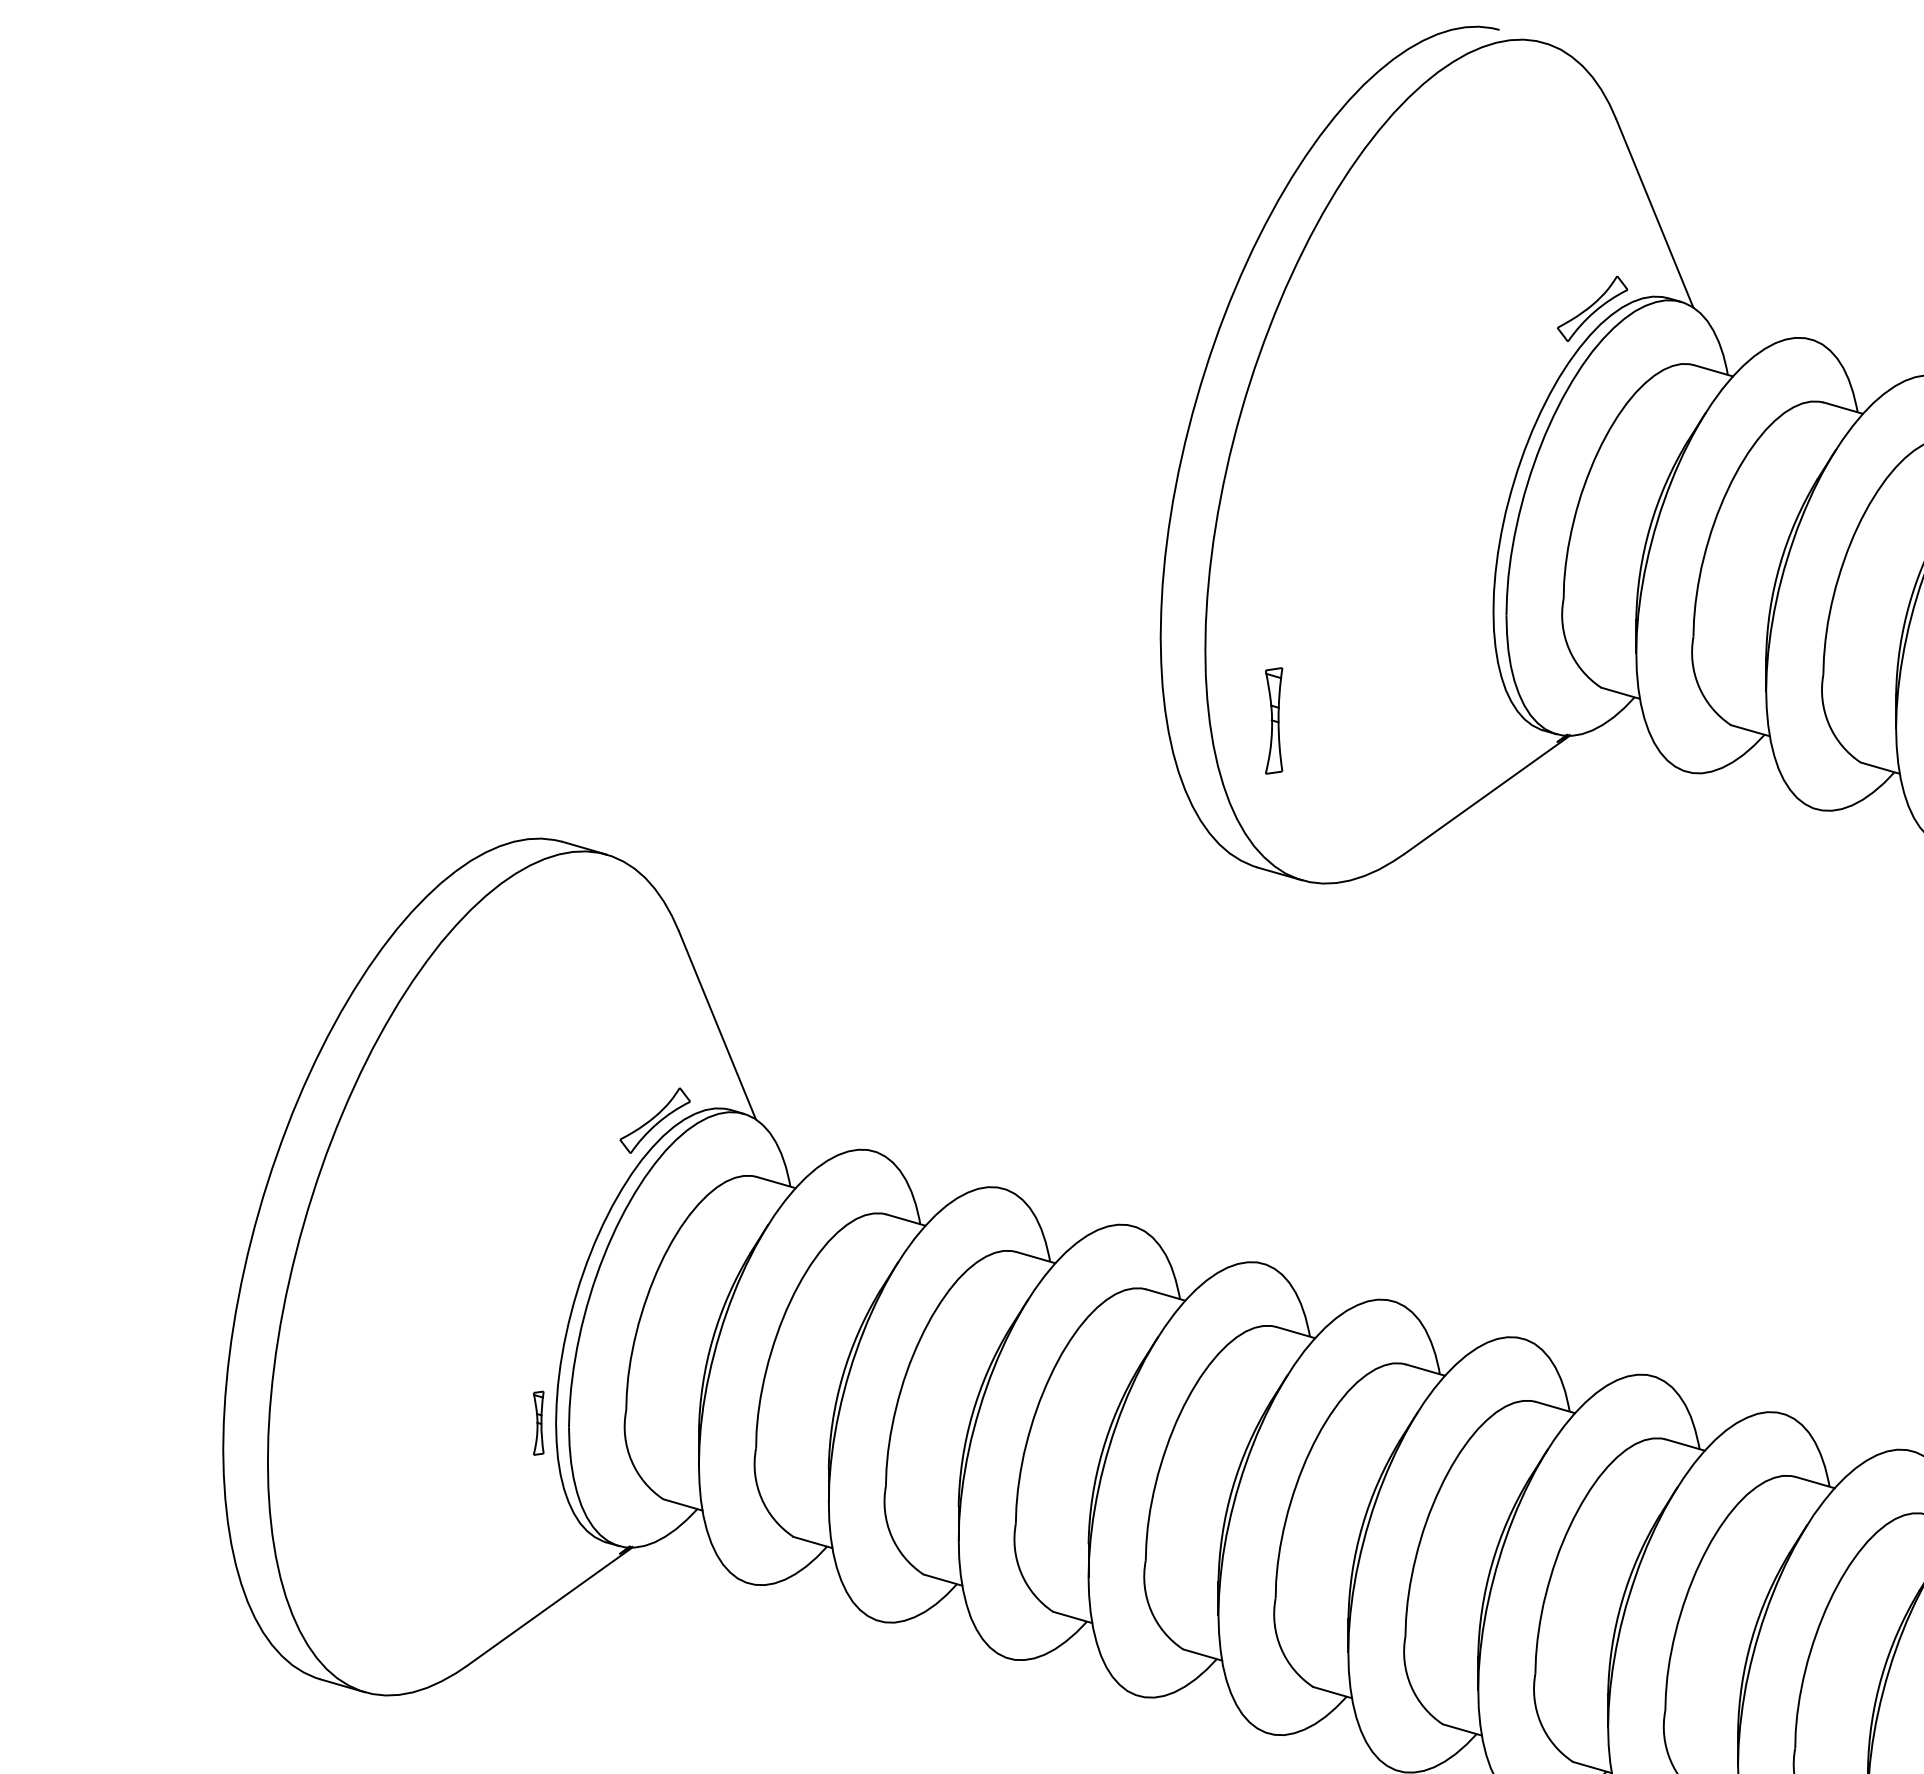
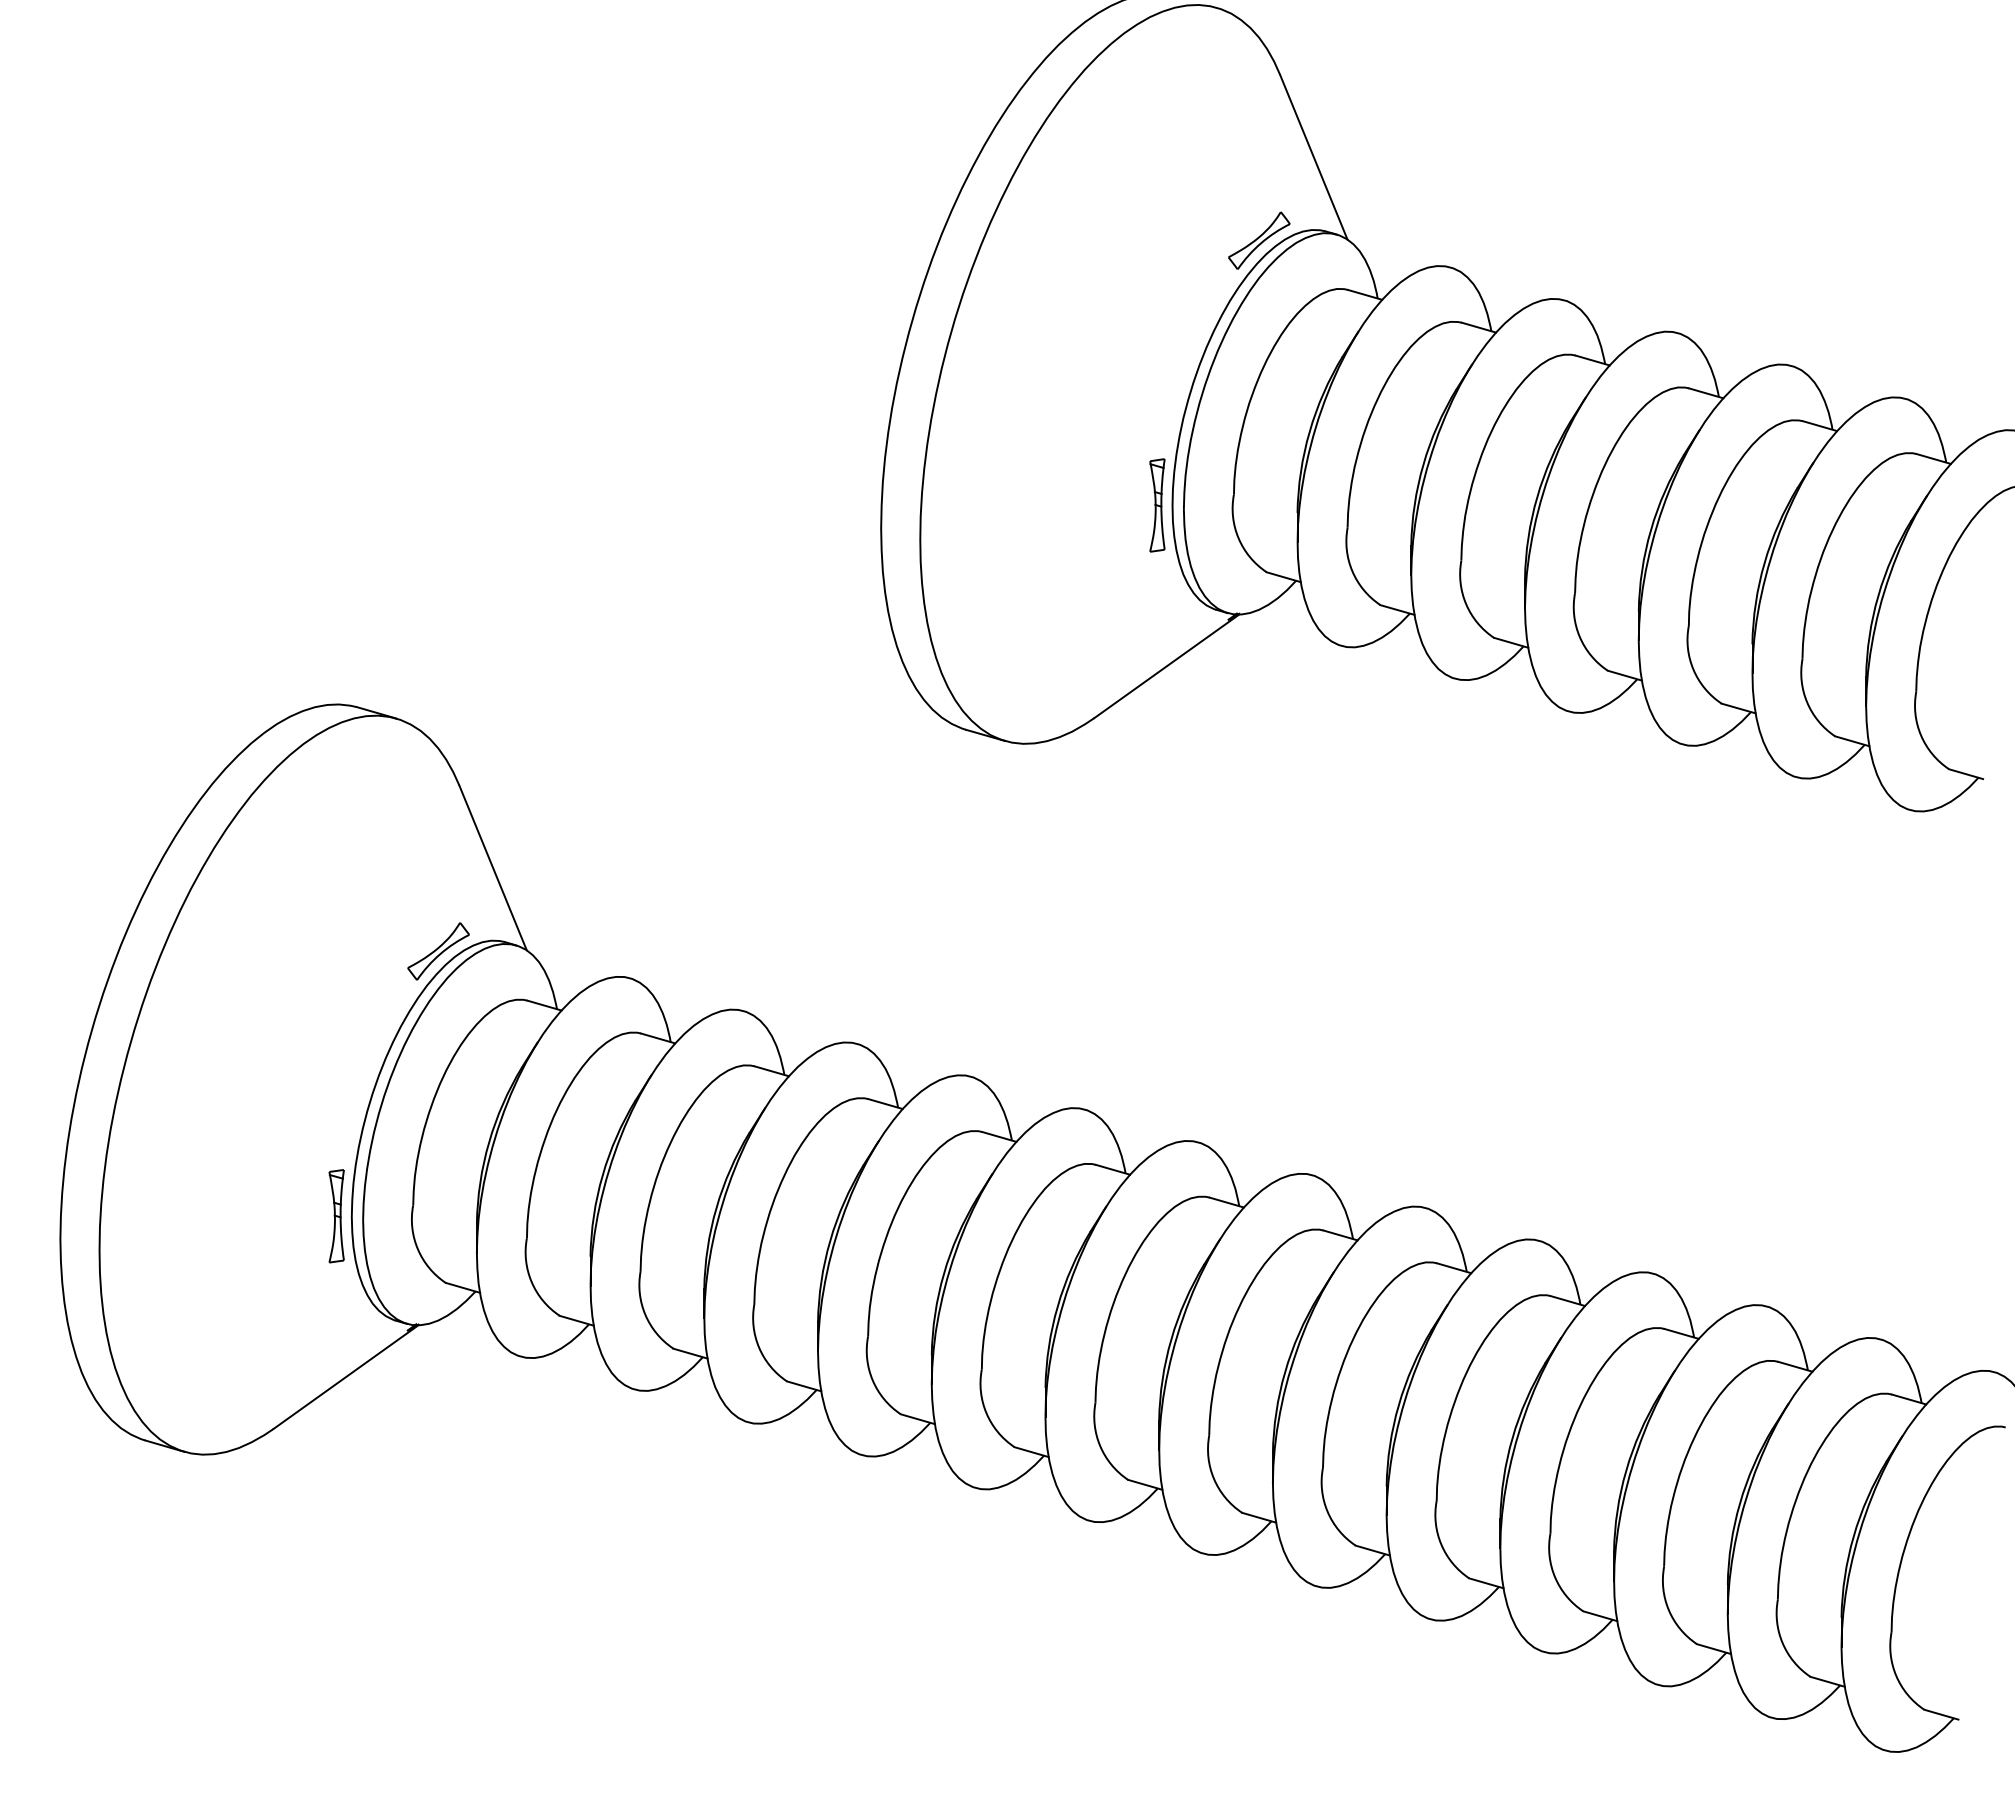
part: (1274, 720) -> (1157, 505), moved
part: (538, 1423) -> (336, 1216), size x1.67

